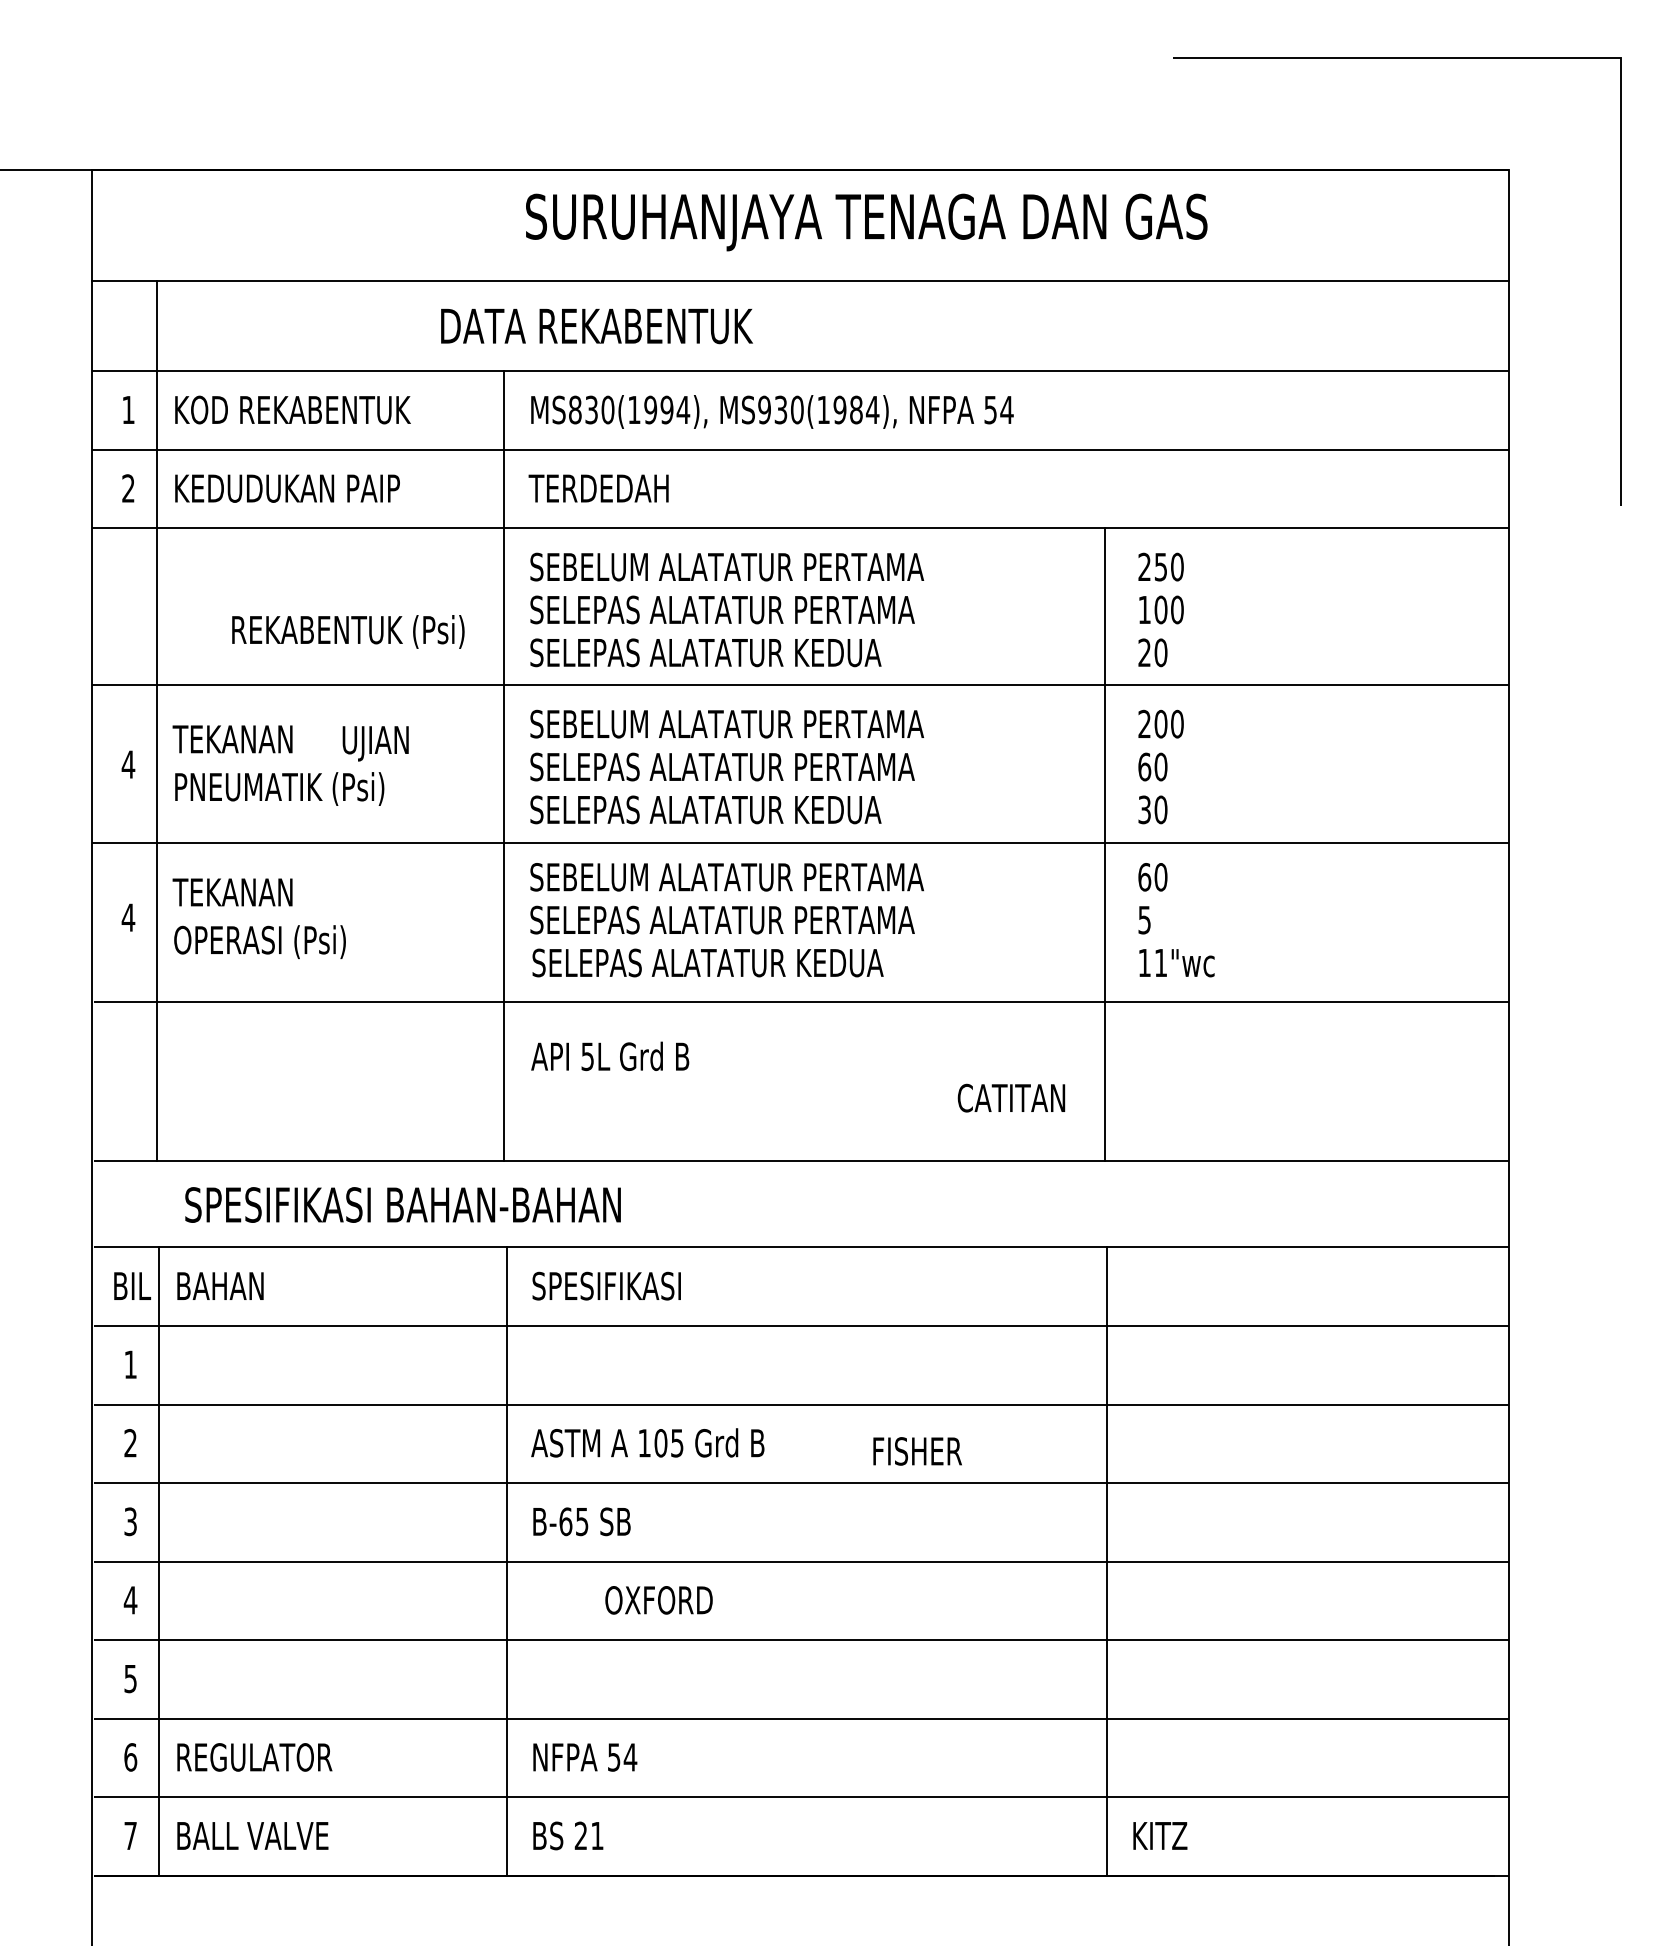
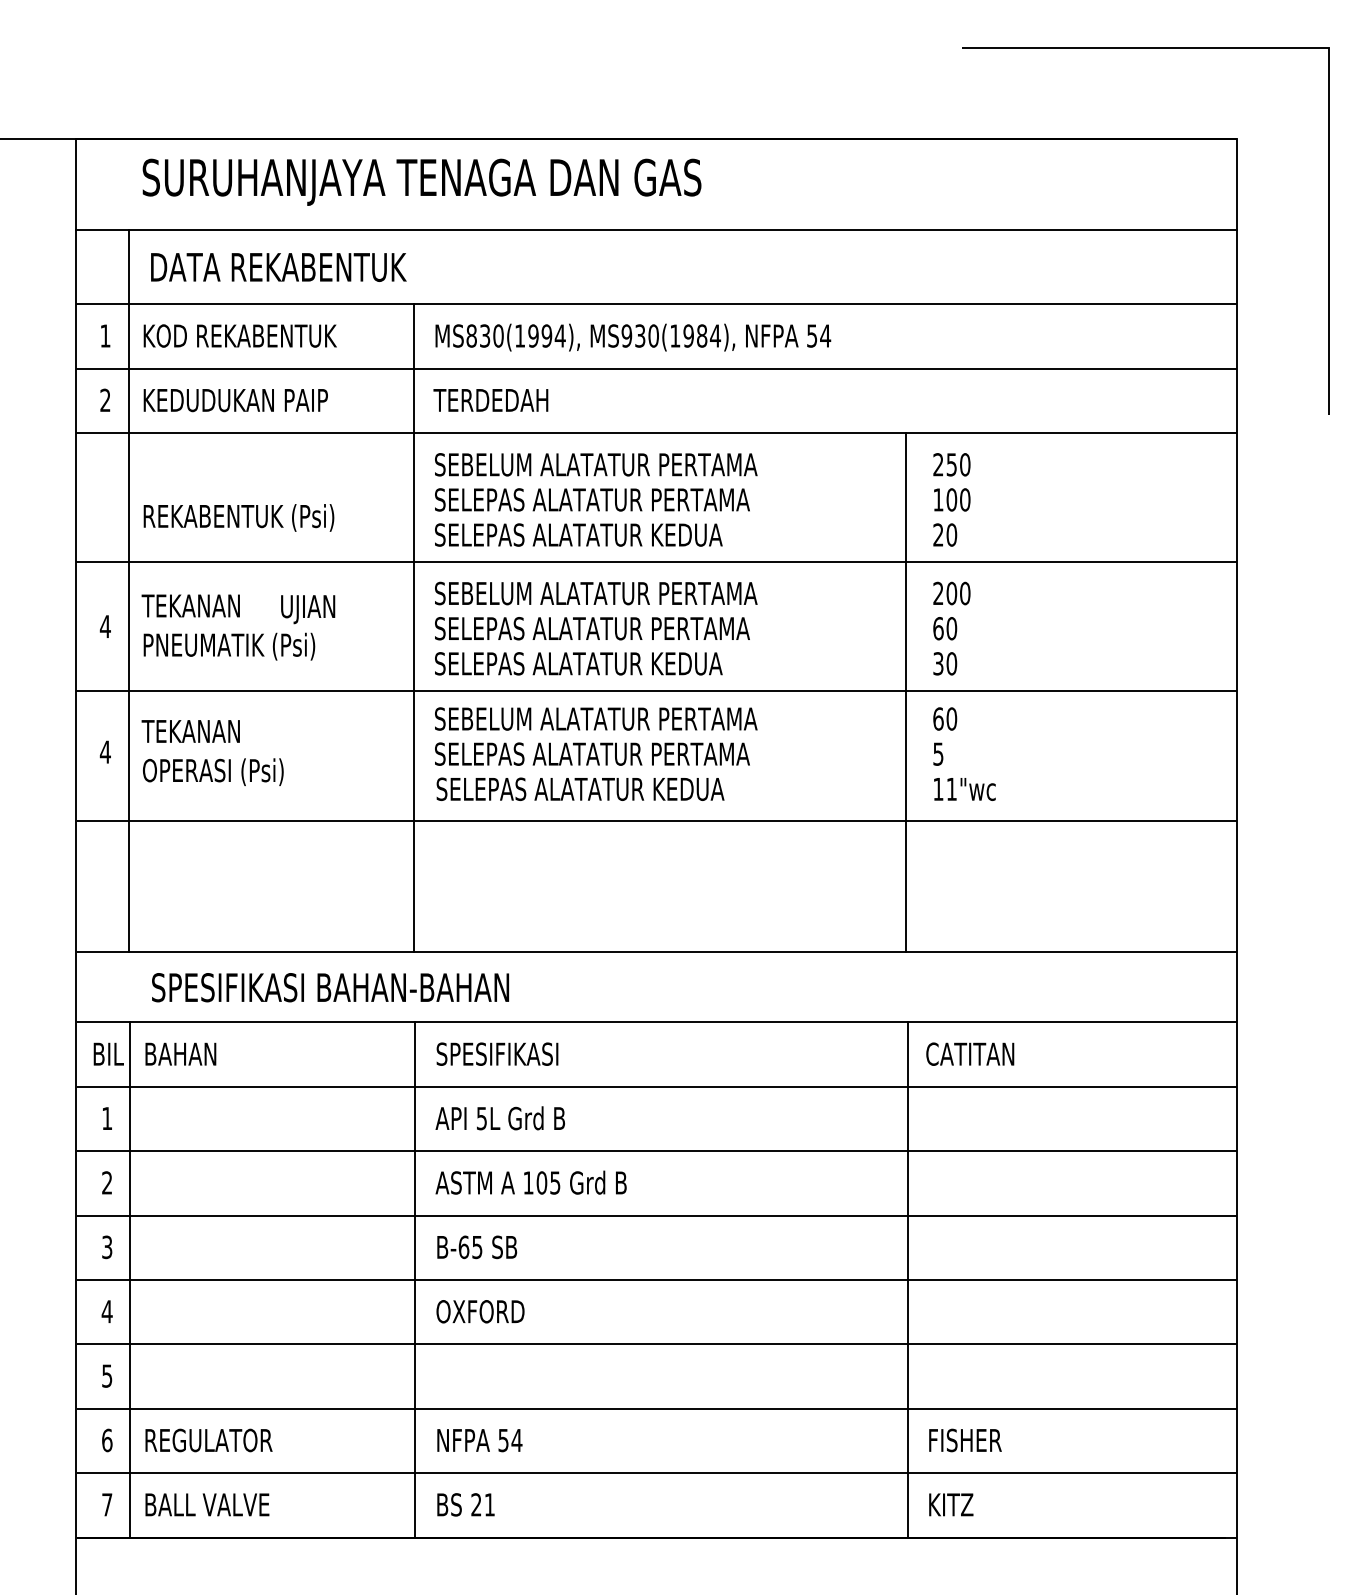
text: (866, 222) -> (421, 182), moved
text: (596, 326) -> (278, 267), moved
text: (348, 631) -> (239, 517), moved
text: (610, 1056) -> (500, 1118), moved
text: (1011, 1097) -> (970, 1053), moved
text: (917, 1451) -> (965, 1440), moved
text: (658, 1600) -> (480, 1311), moved

